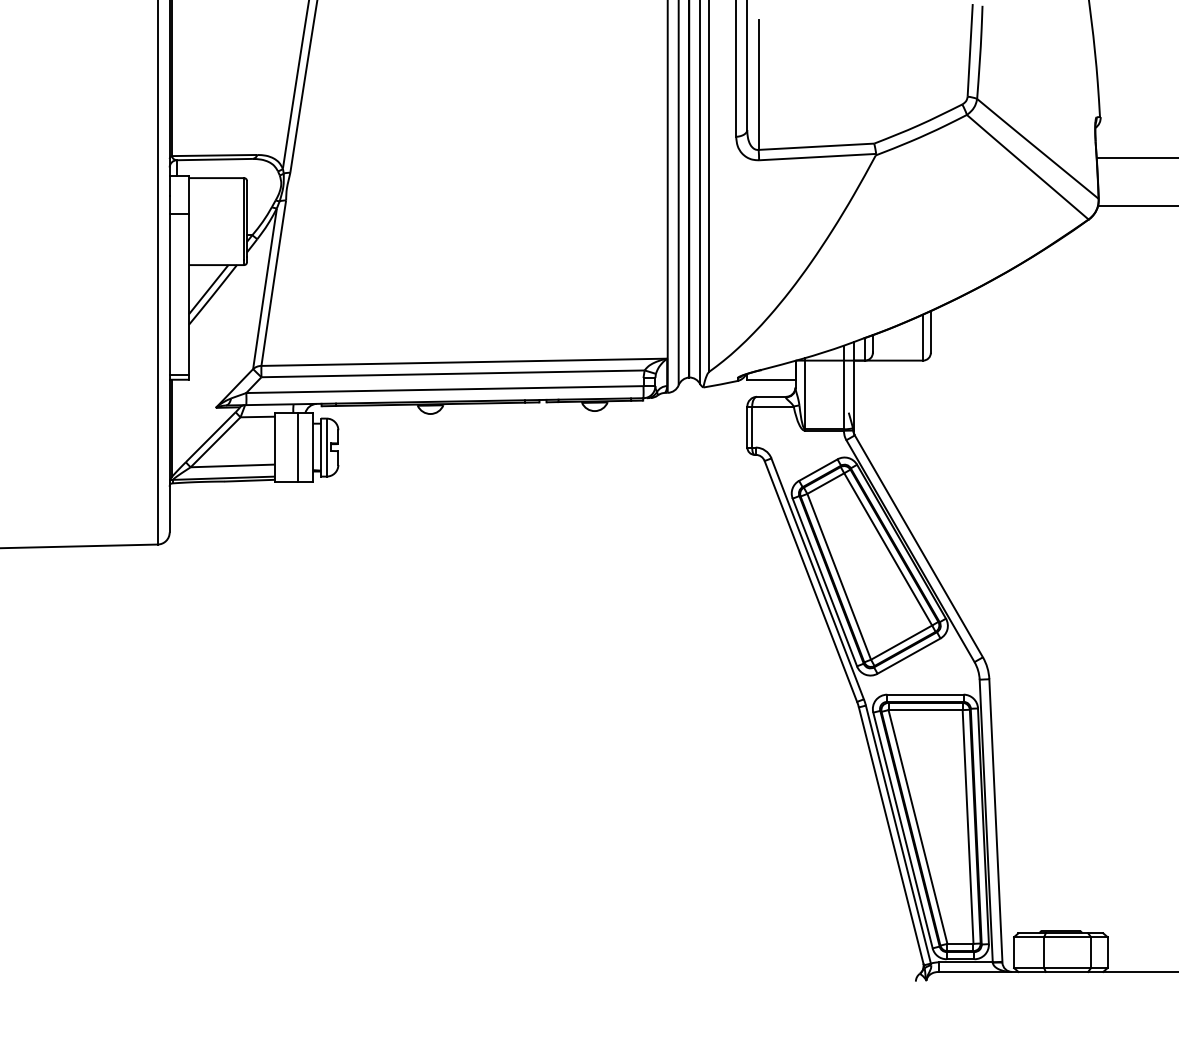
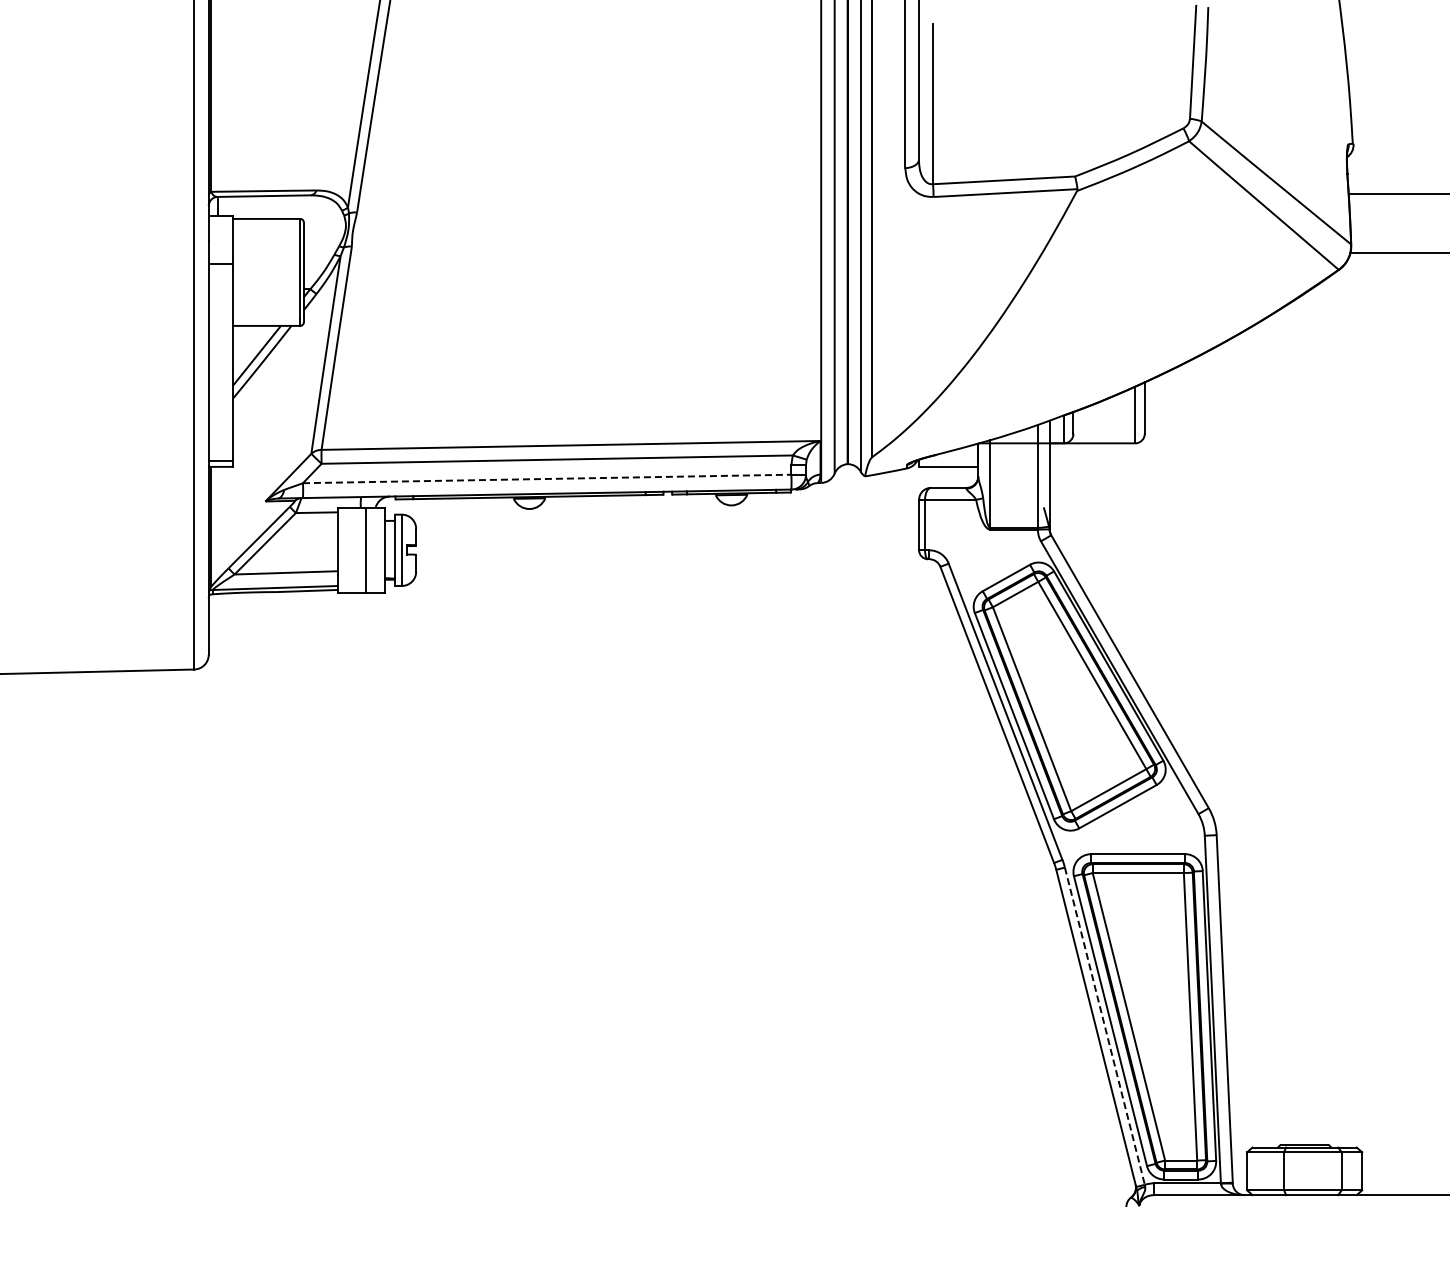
line: (445, 389) -> (547, 478), solid -> dashed
line: (898, 834) -> (1104, 1026), solid -> dashed

